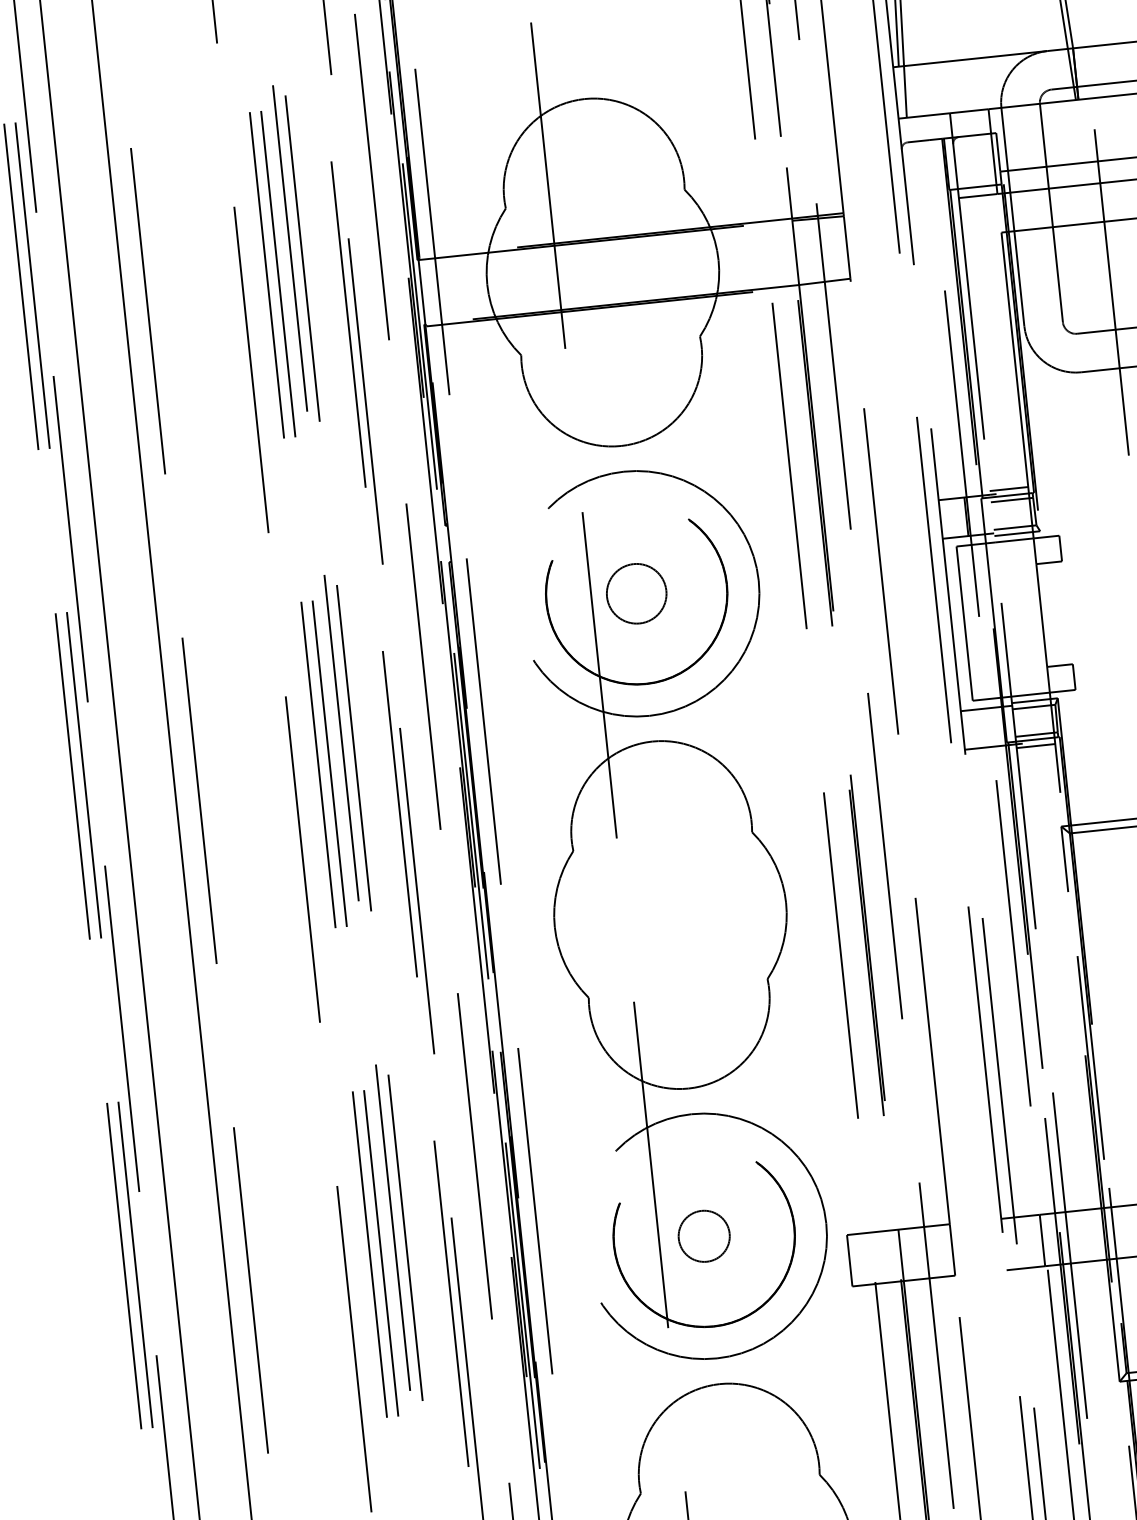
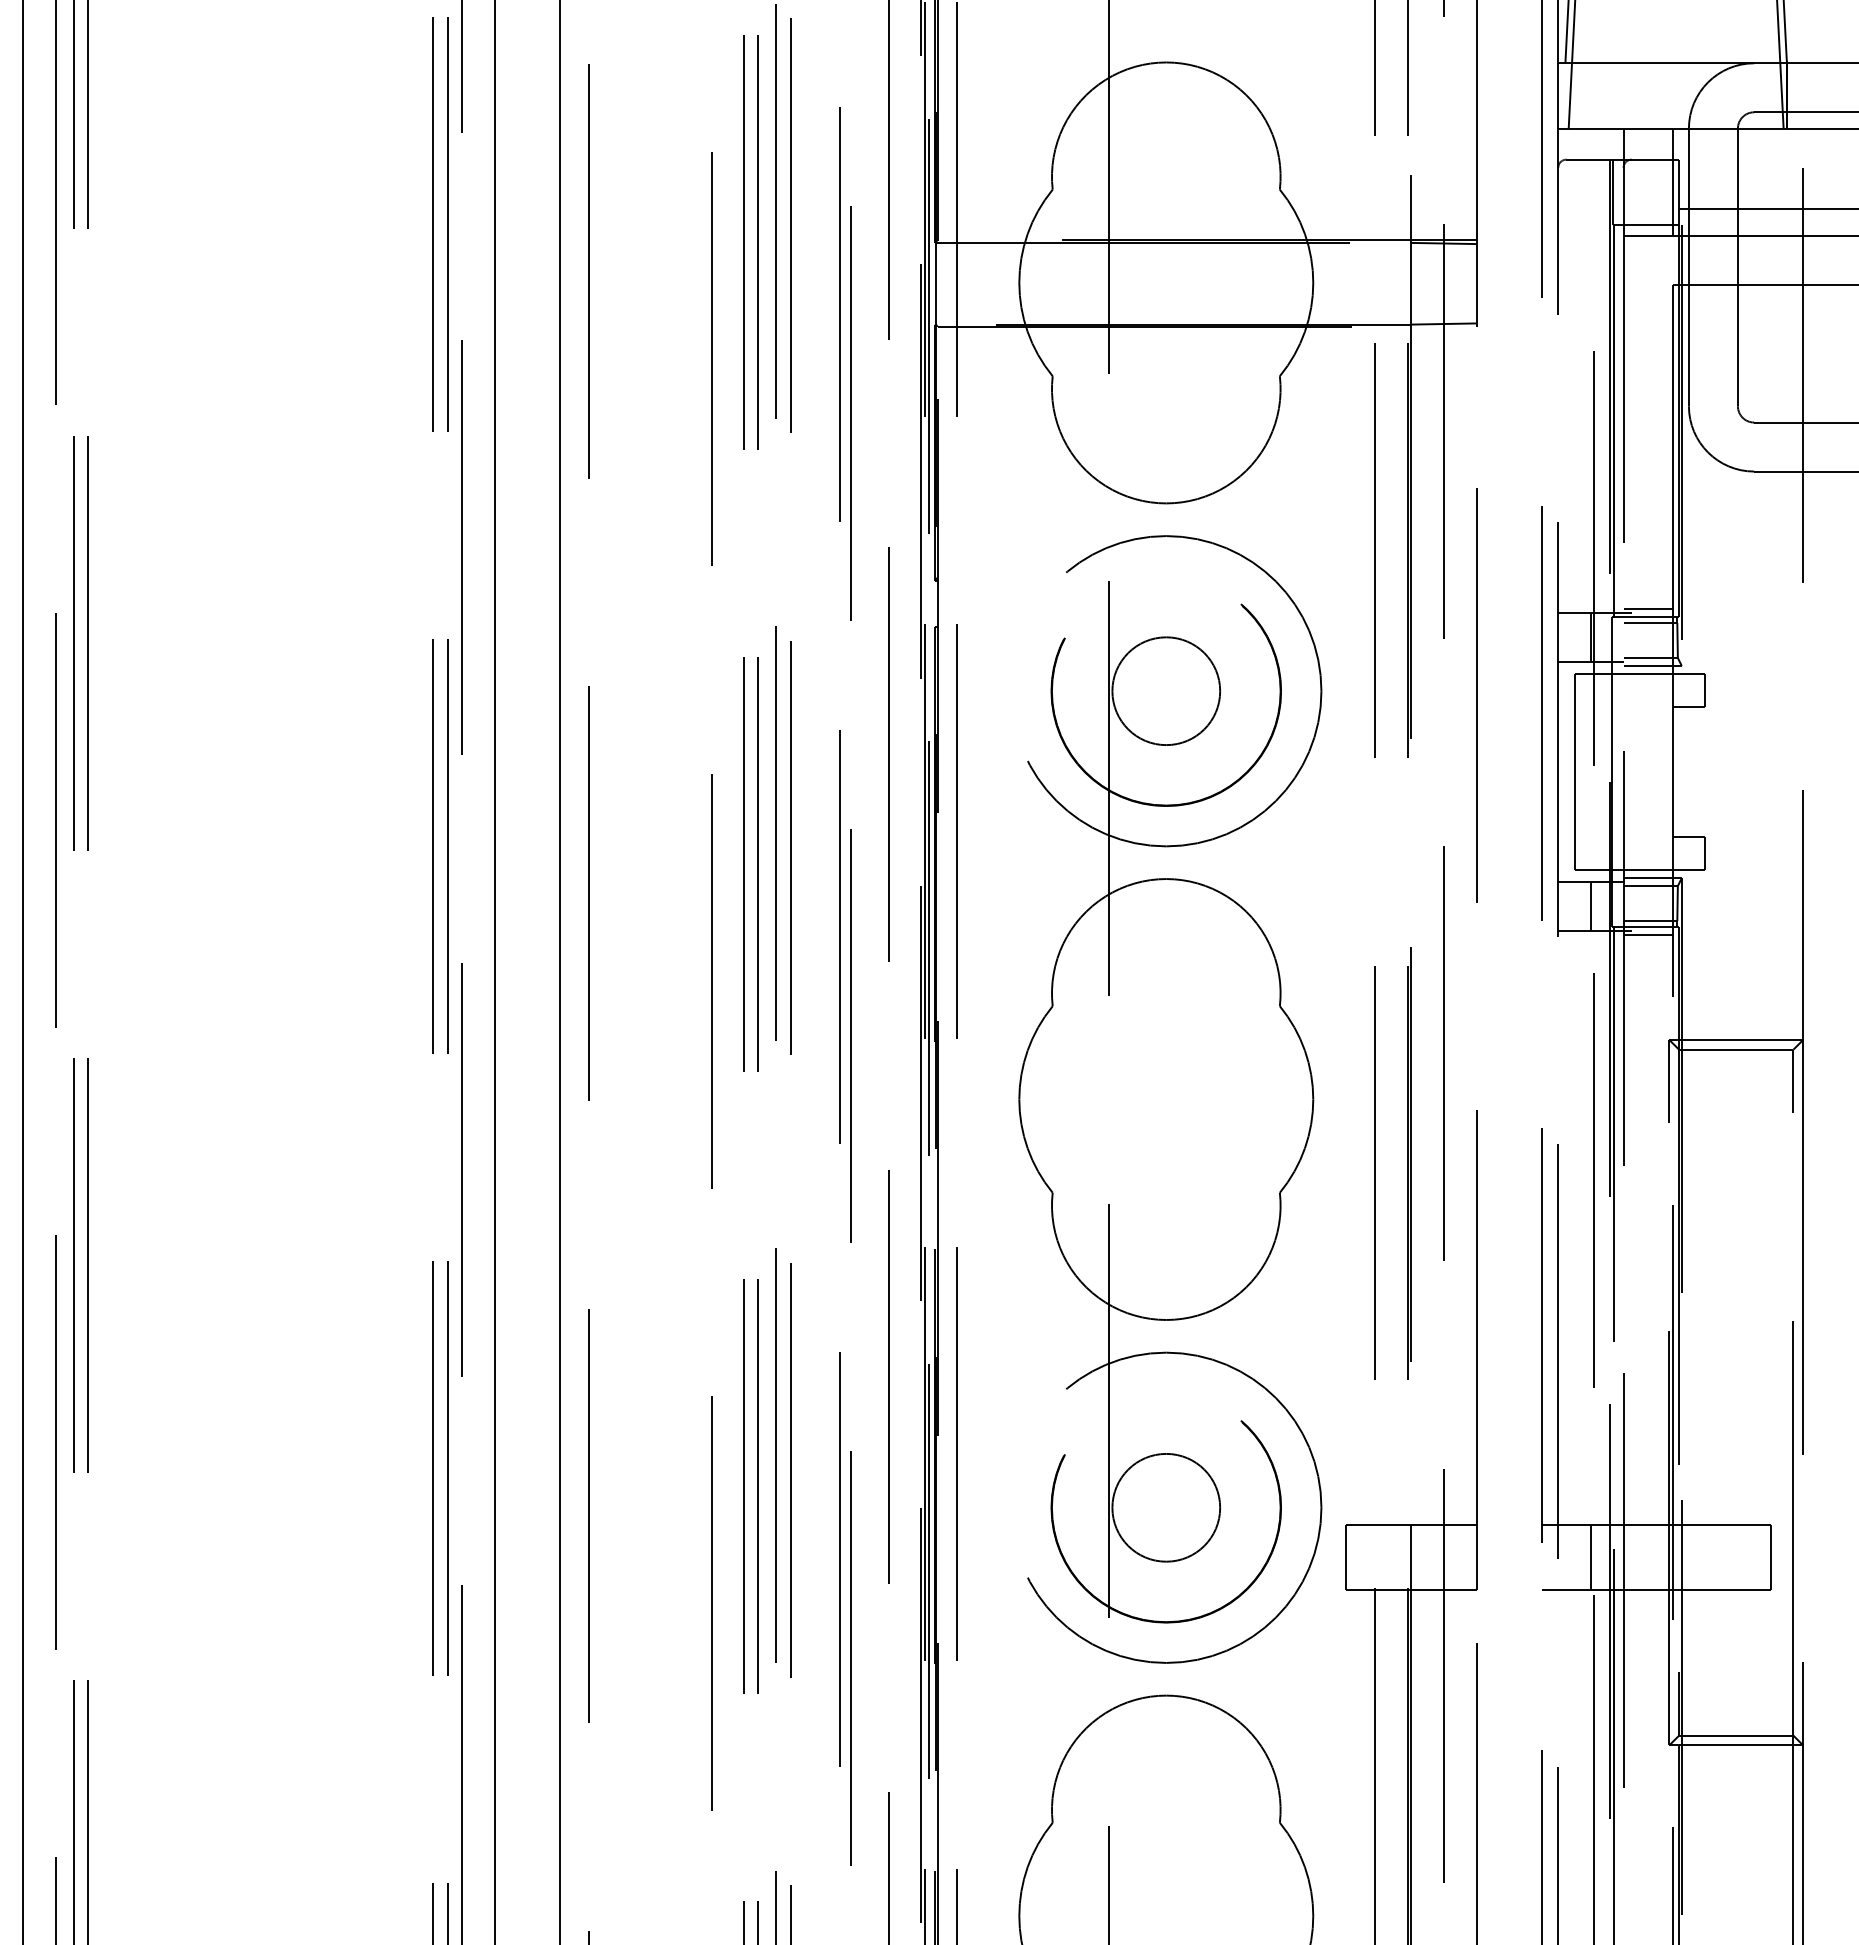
circle: (636, 593) -> (1166, 691), size x1.43
line: (988, 727) -> (1590, 905), added
circle: (704, 1236) -> (1166, 1507), size x1.67

